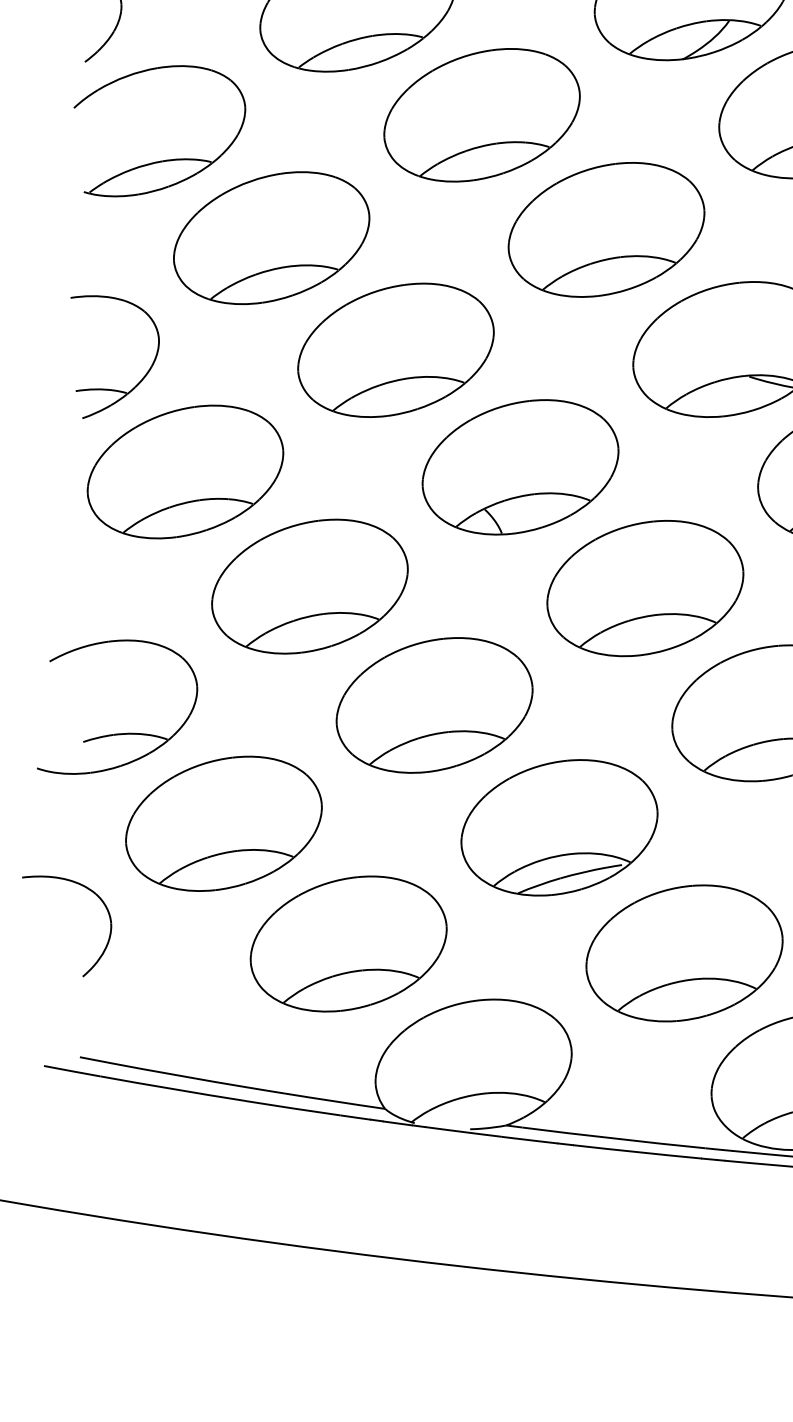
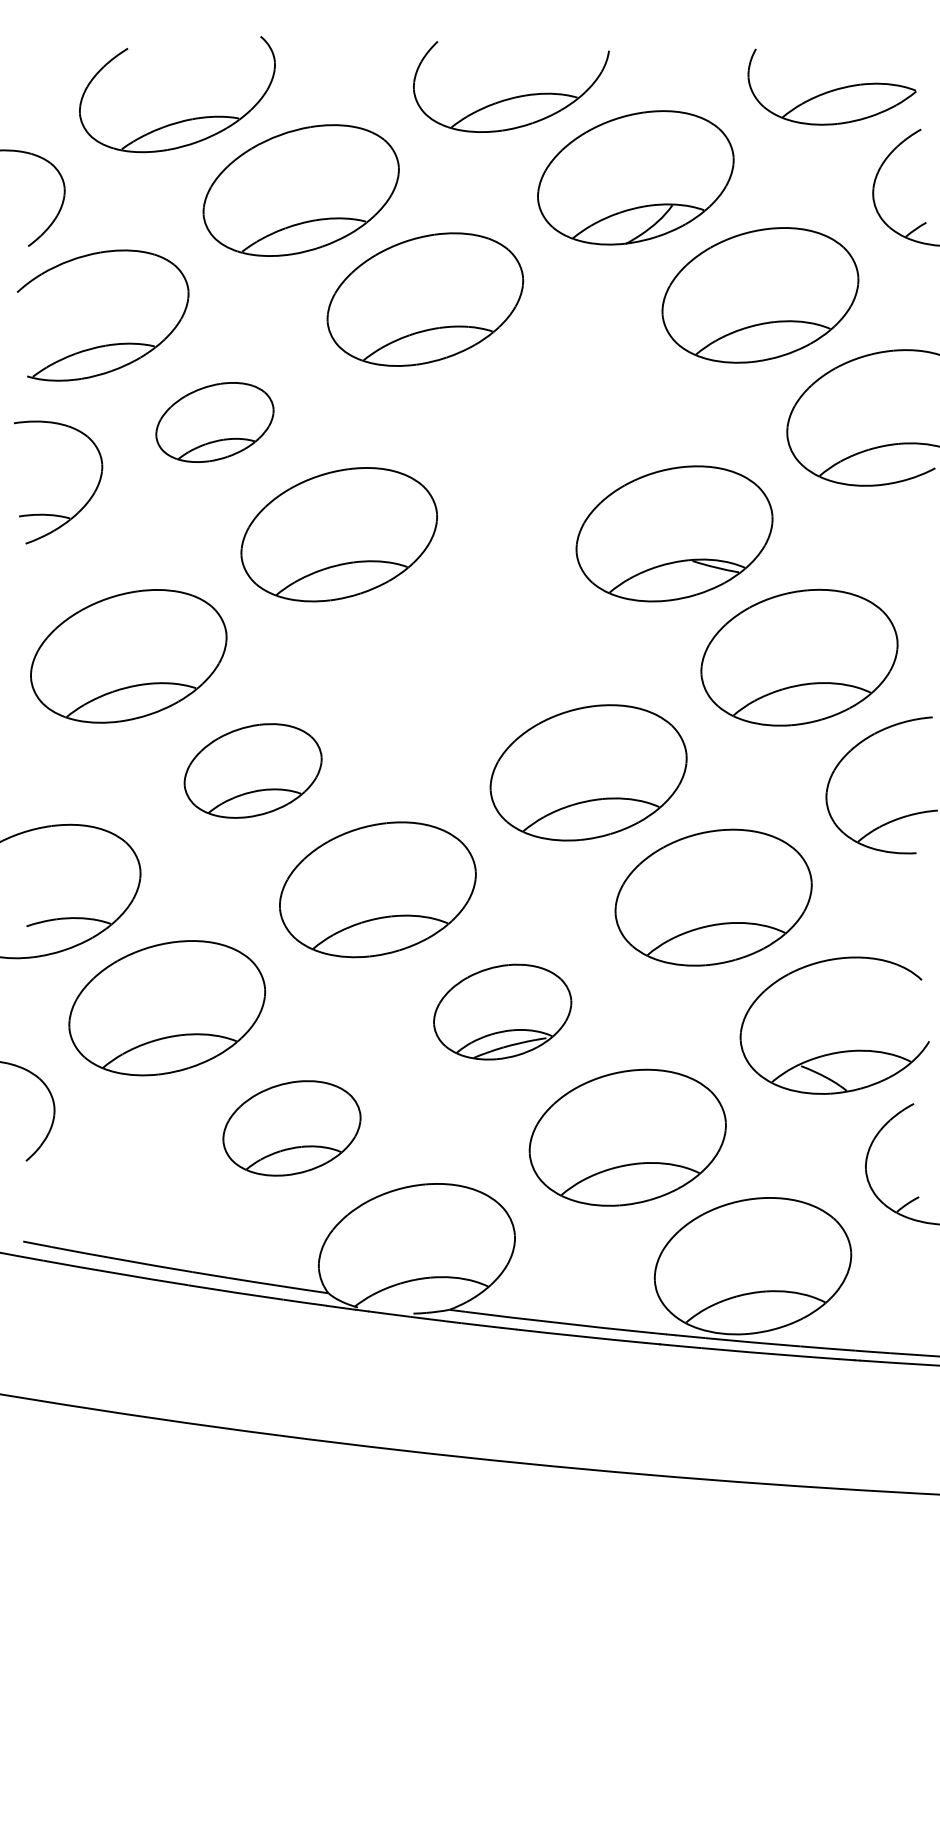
part: (606, 230) -> (549, 414), removed
part: (271, 238) -> (214, 422), size x0.6
part: (113, 389) -> (56, 514), moved
part: (520, 467) -> (463, 651), removed
part: (309, 586) -> (252, 770), size x0.7
part: (559, 827) -> (502, 1011), size x0.7
part: (348, 944) -> (291, 1128), size x0.7

